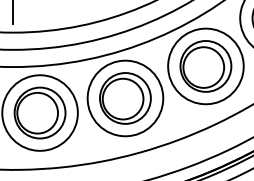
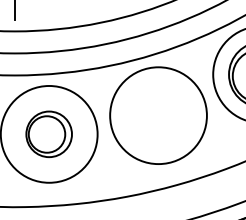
part: (125, 98) -> (158, 115), removed
part: (39, 112) -> (48, 133), size x0.7

